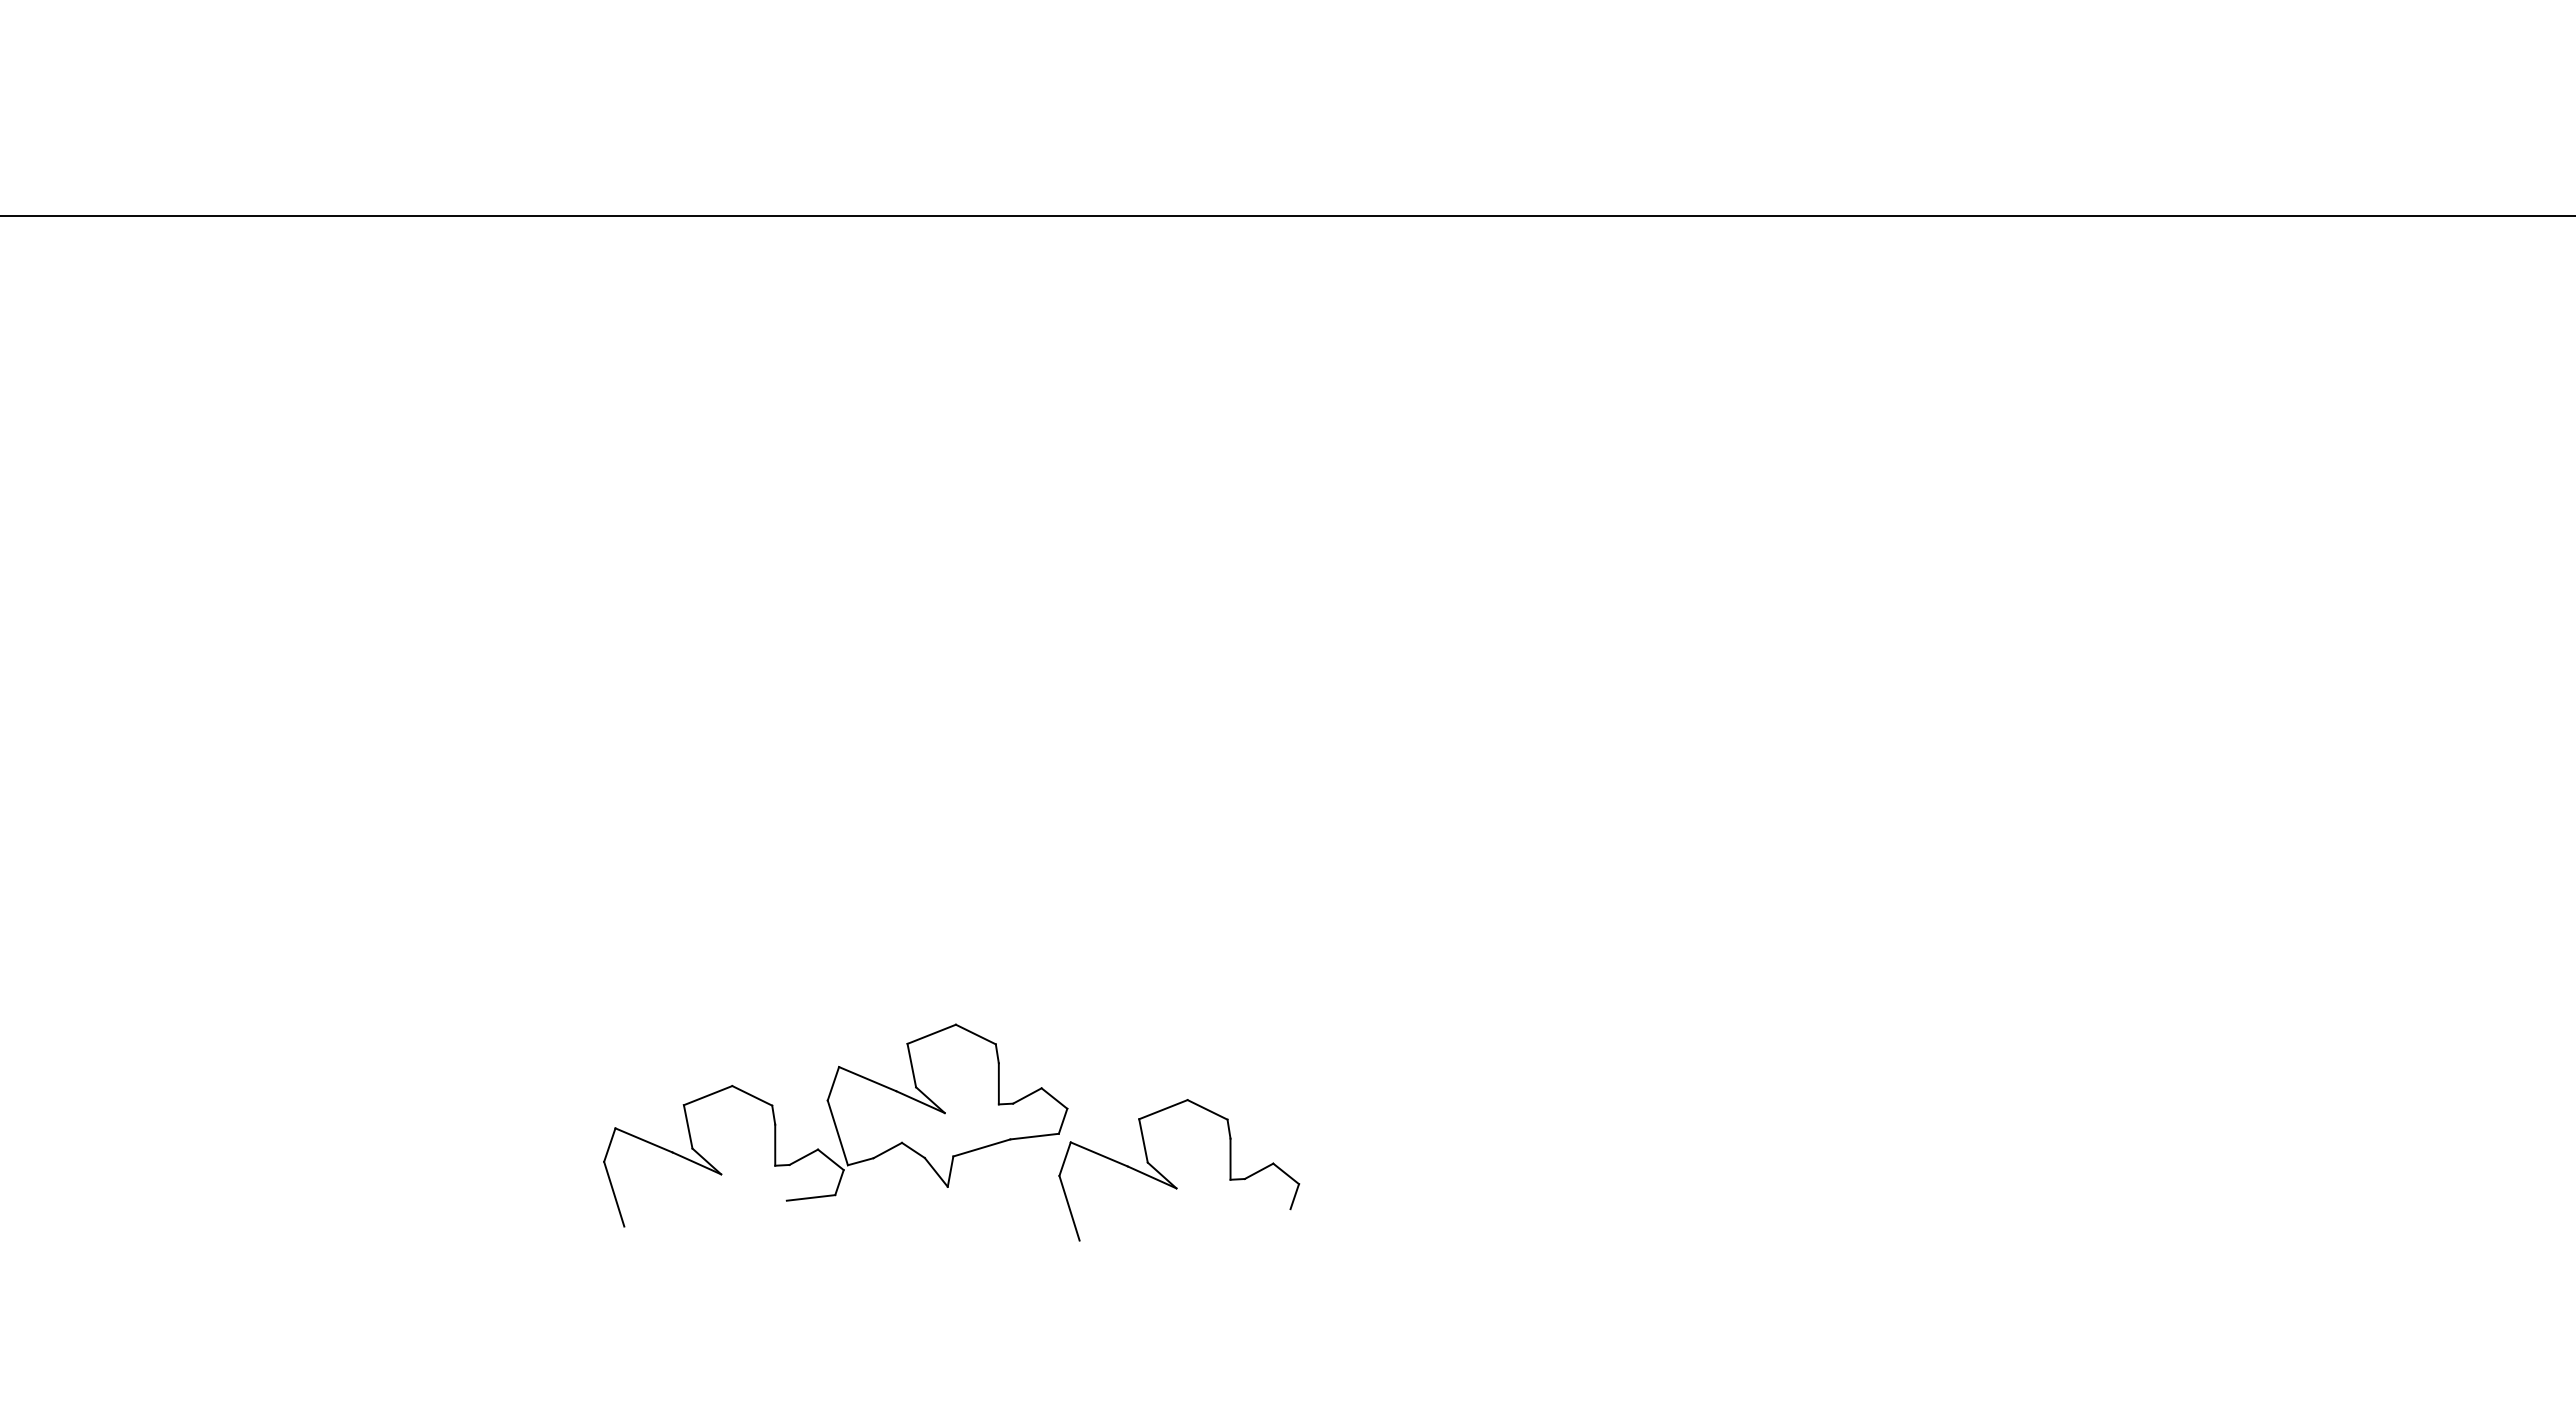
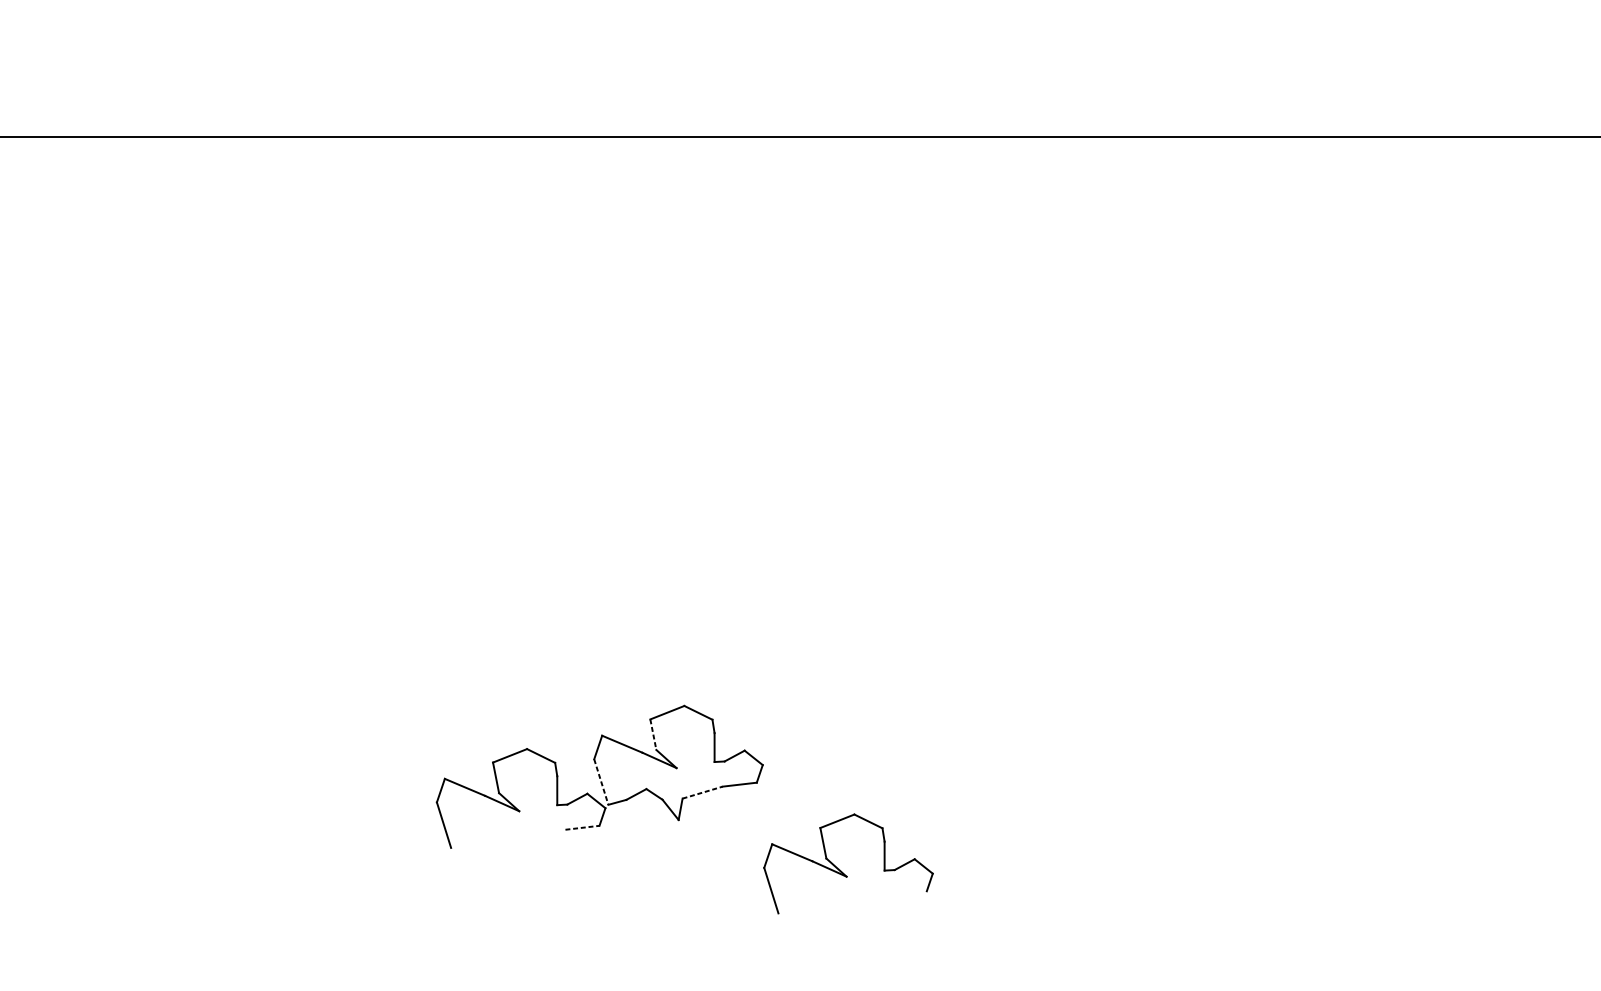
line: (911, 1066) -> (653, 735), solid -> dashed
line: (837, 1132) -> (601, 781), solid -> dashed
line: (981, 1147) -> (702, 792), solid -> dashed
part: (1169, 1180) -> (841, 871), moved
line: (811, 1197) -> (582, 827), solid -> dashed

